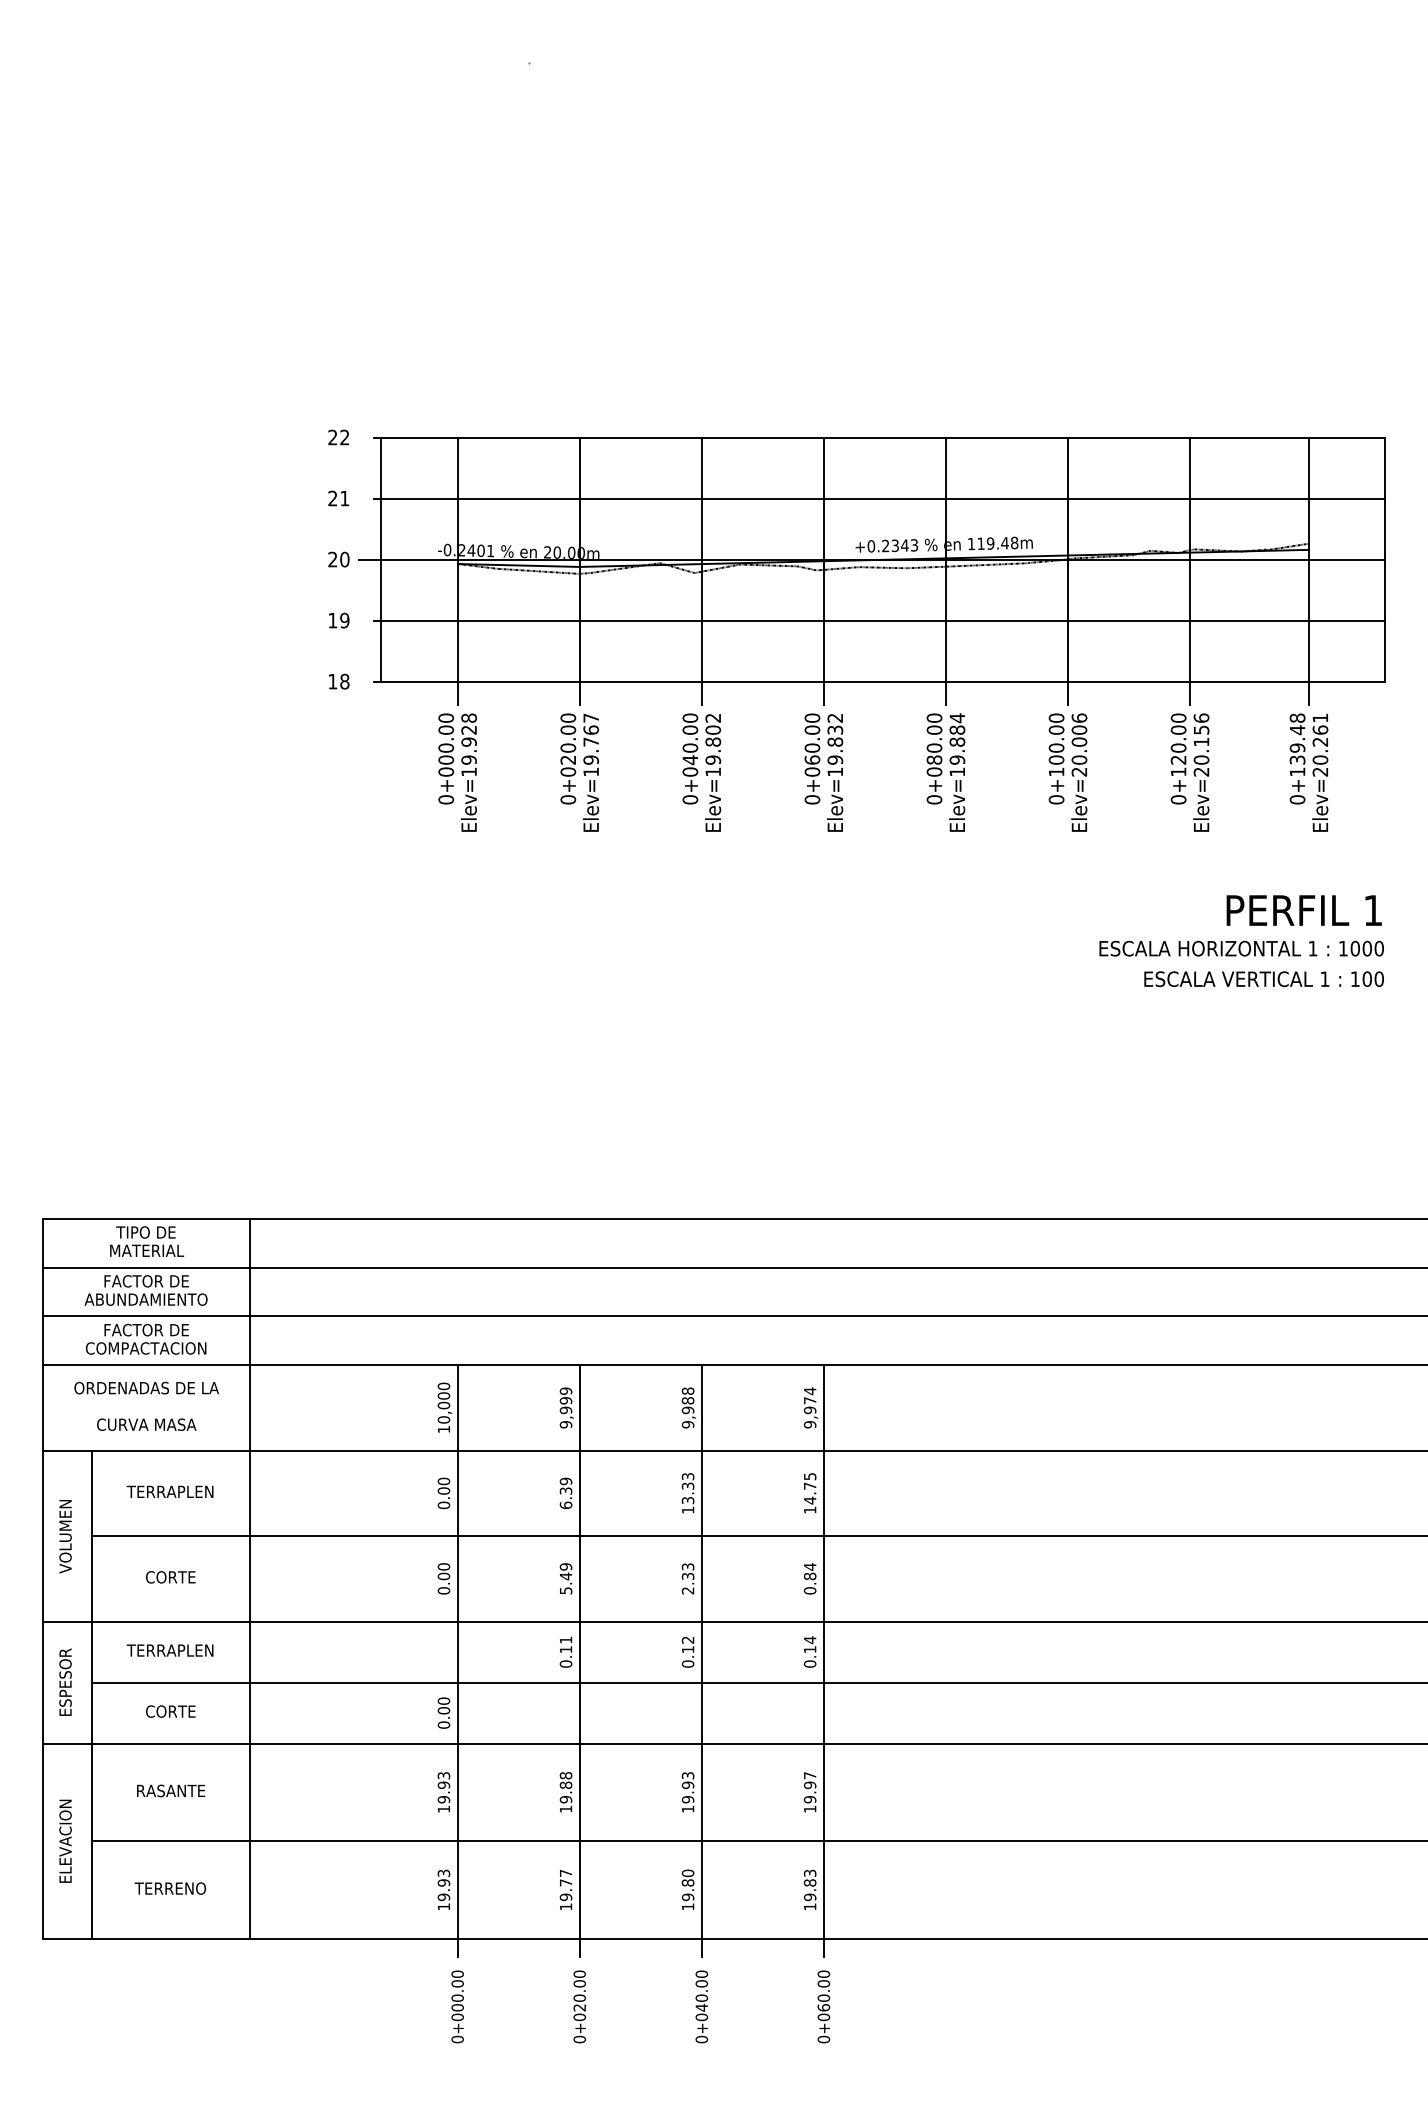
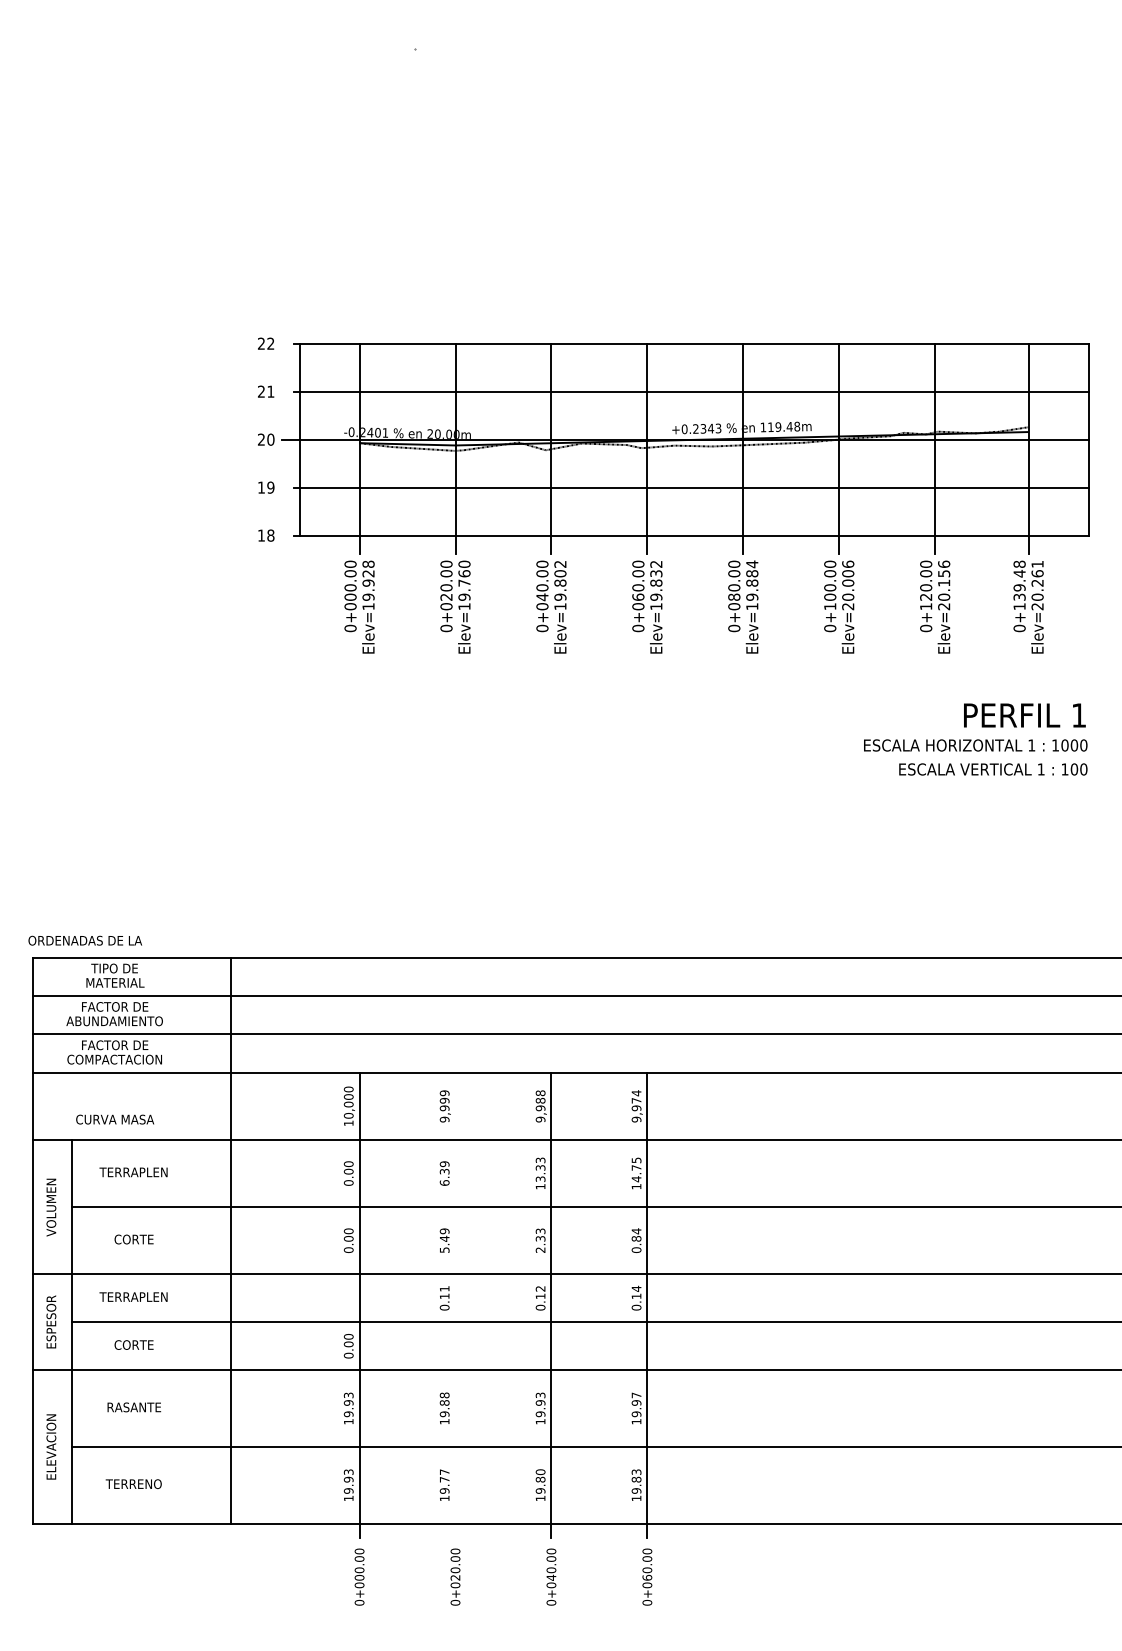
text: (591, 717) -> (464, 563), Elev=19.767 -> Elev=19.760
text: (146, 1387) -> (85, 940), moved
line: (250, 1578) -> (231, 1240), moved
line: (579, 1661) -> (455, 1305), removed

